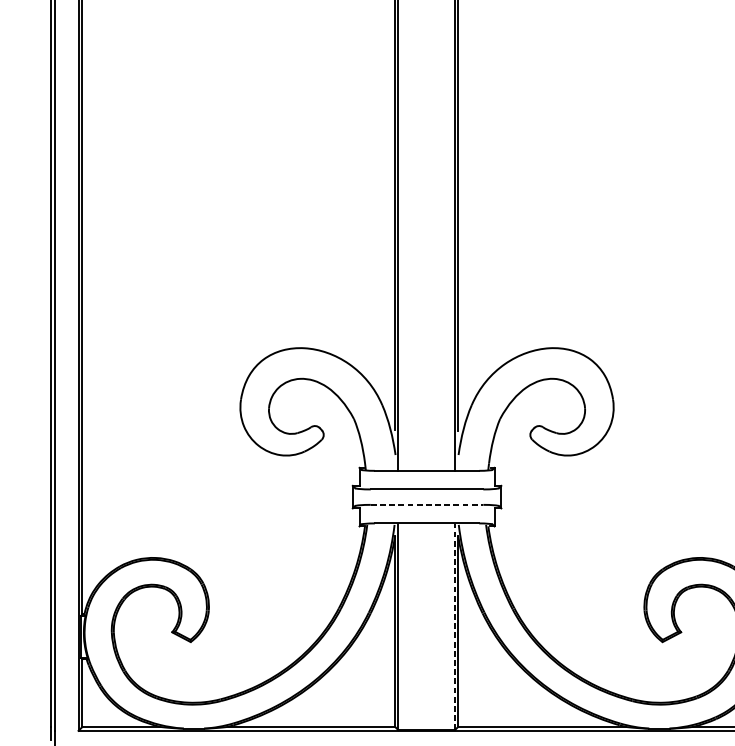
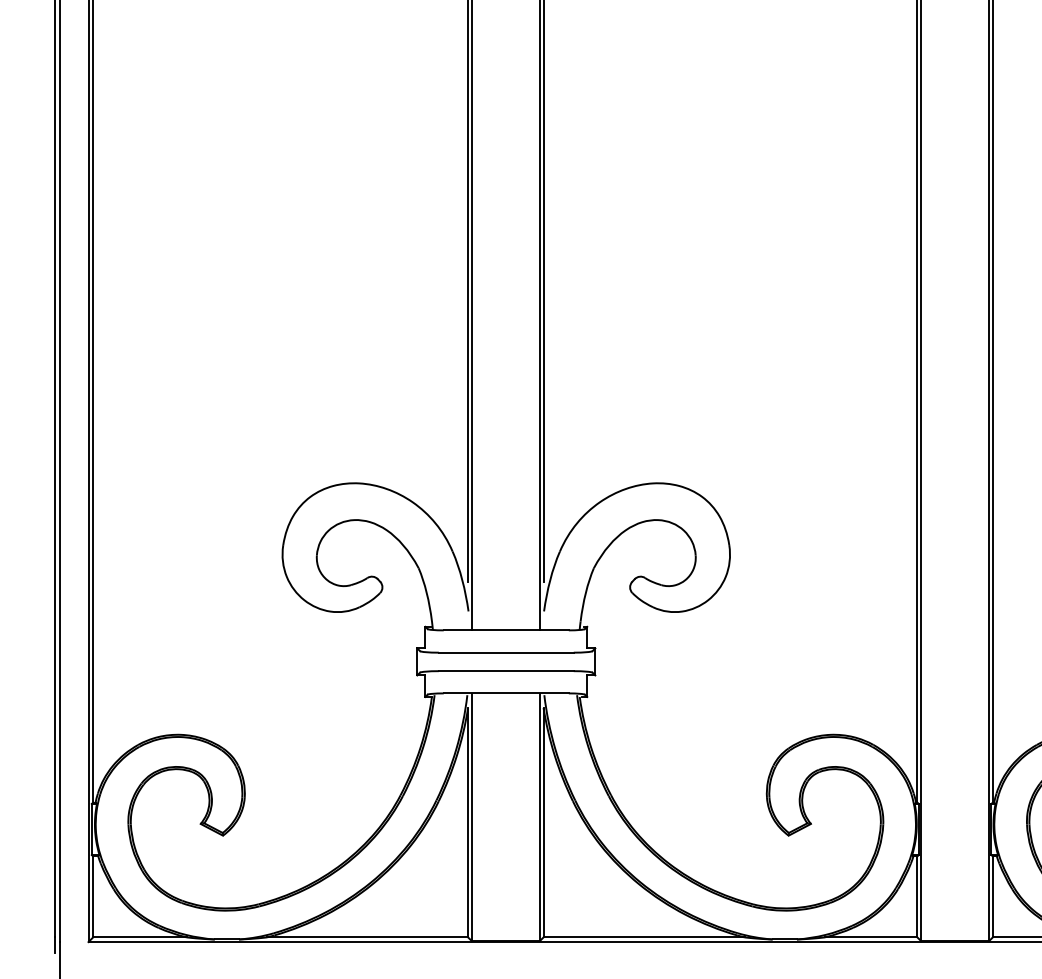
line: (427, 505) -> (506, 671), dashed -> solid
line: (454, 626) -> (539, 817), dashed -> solid

